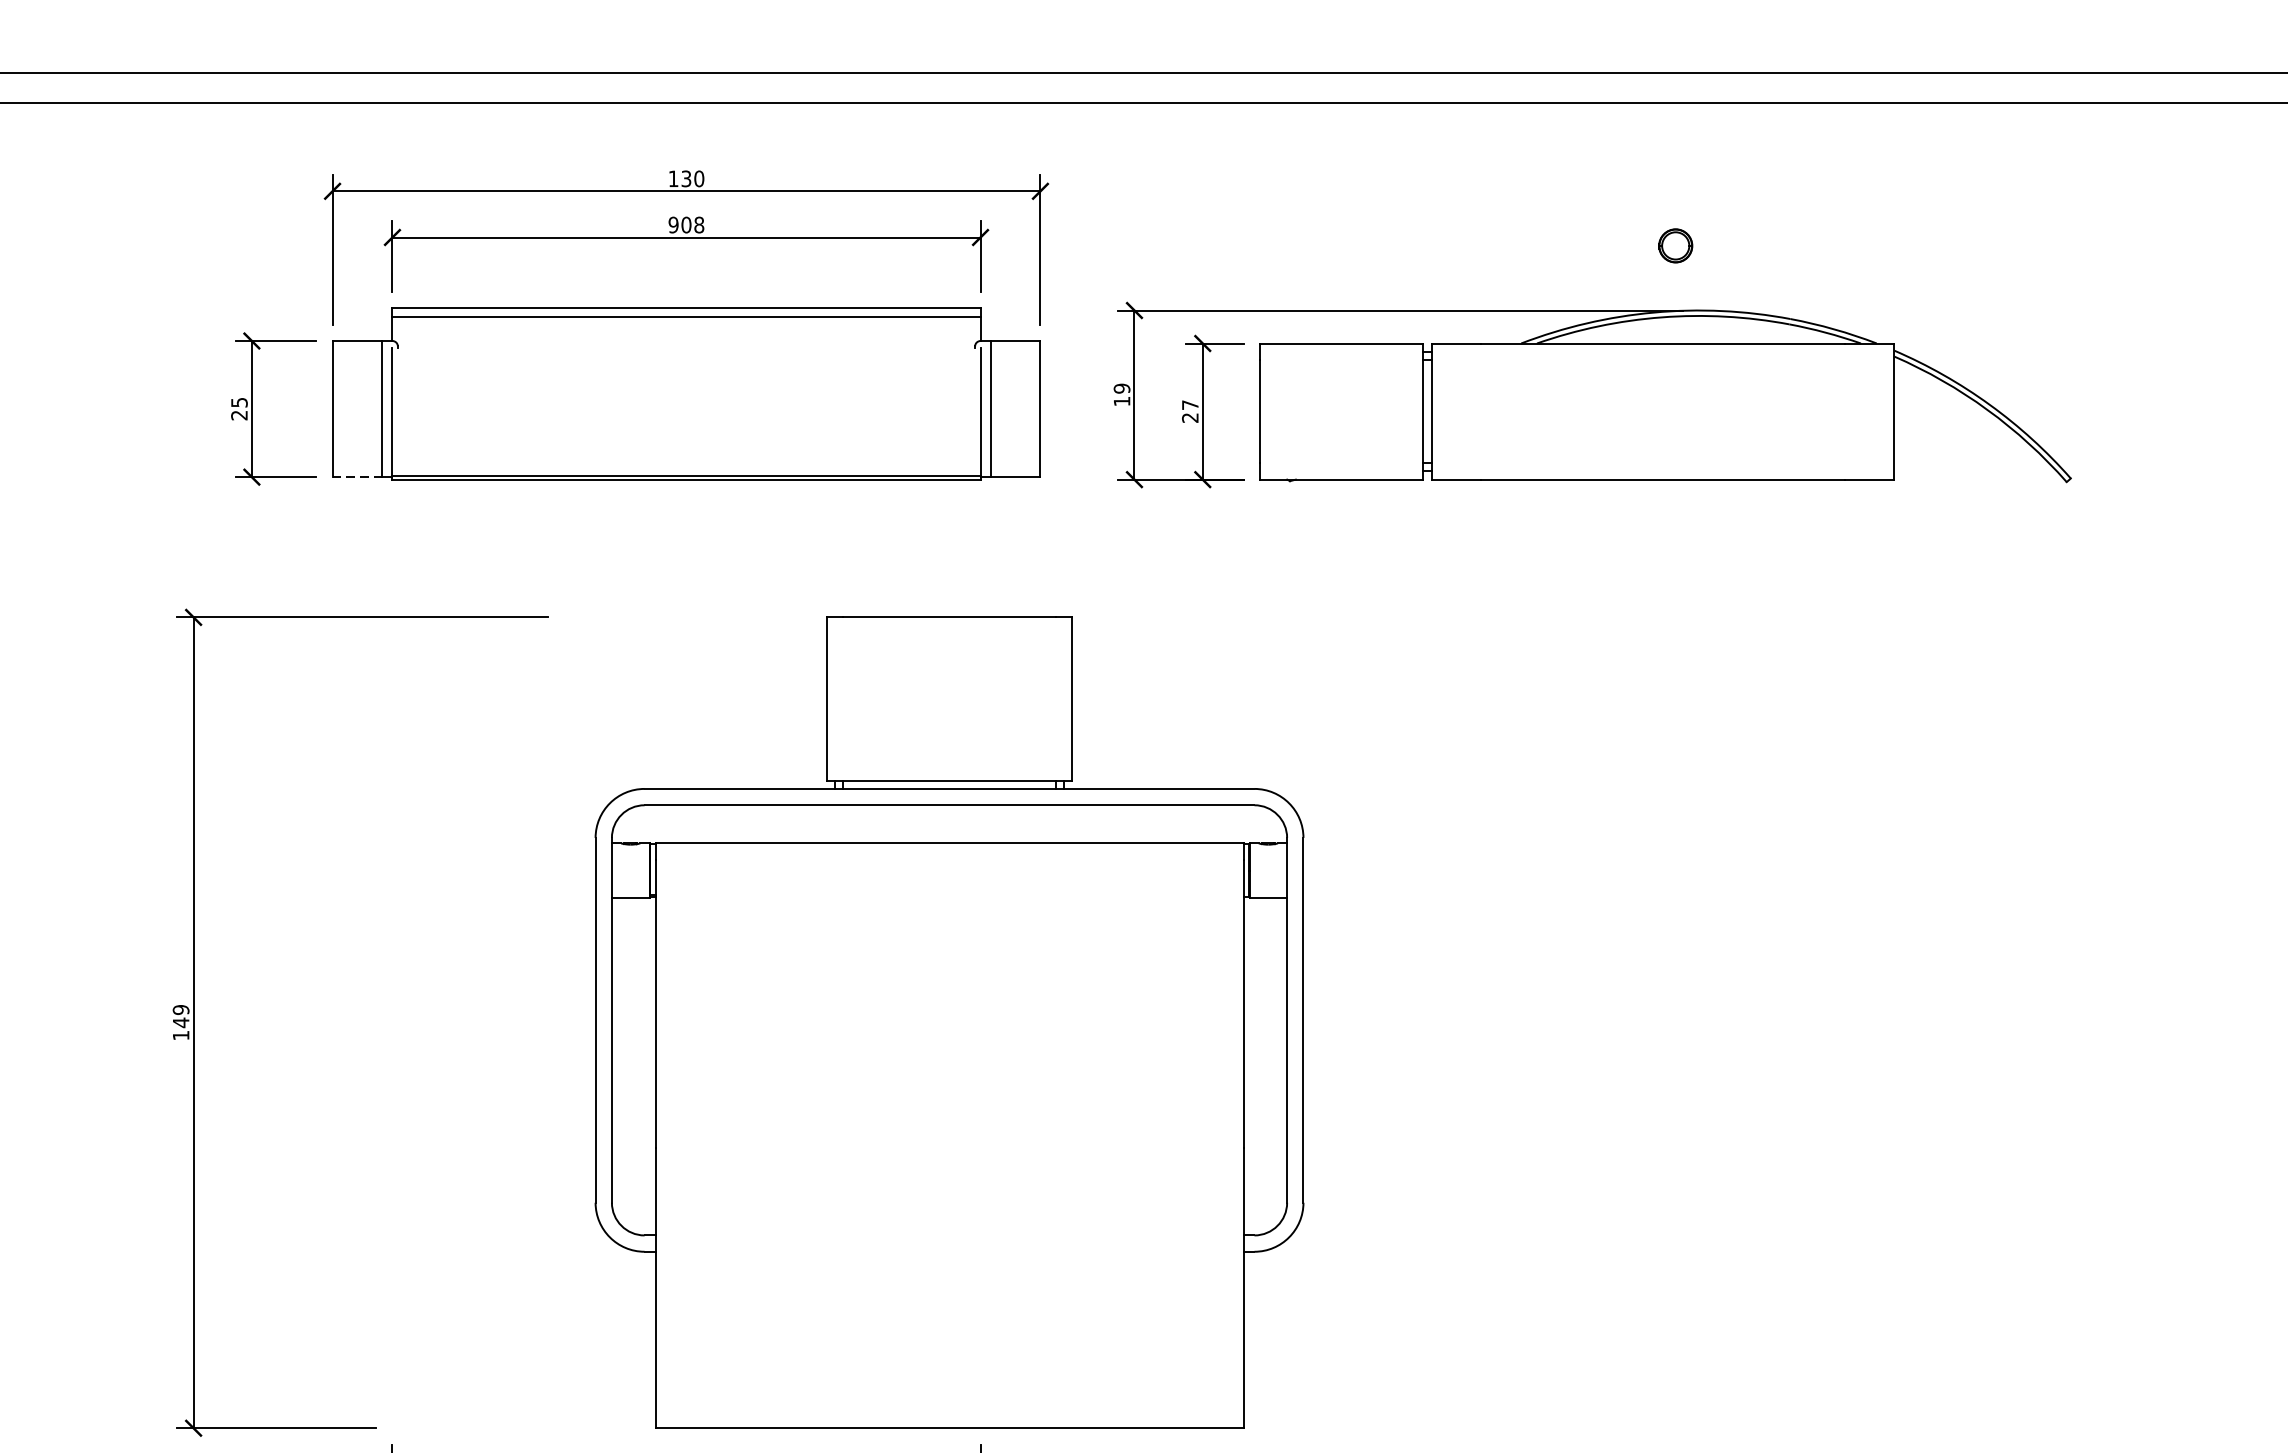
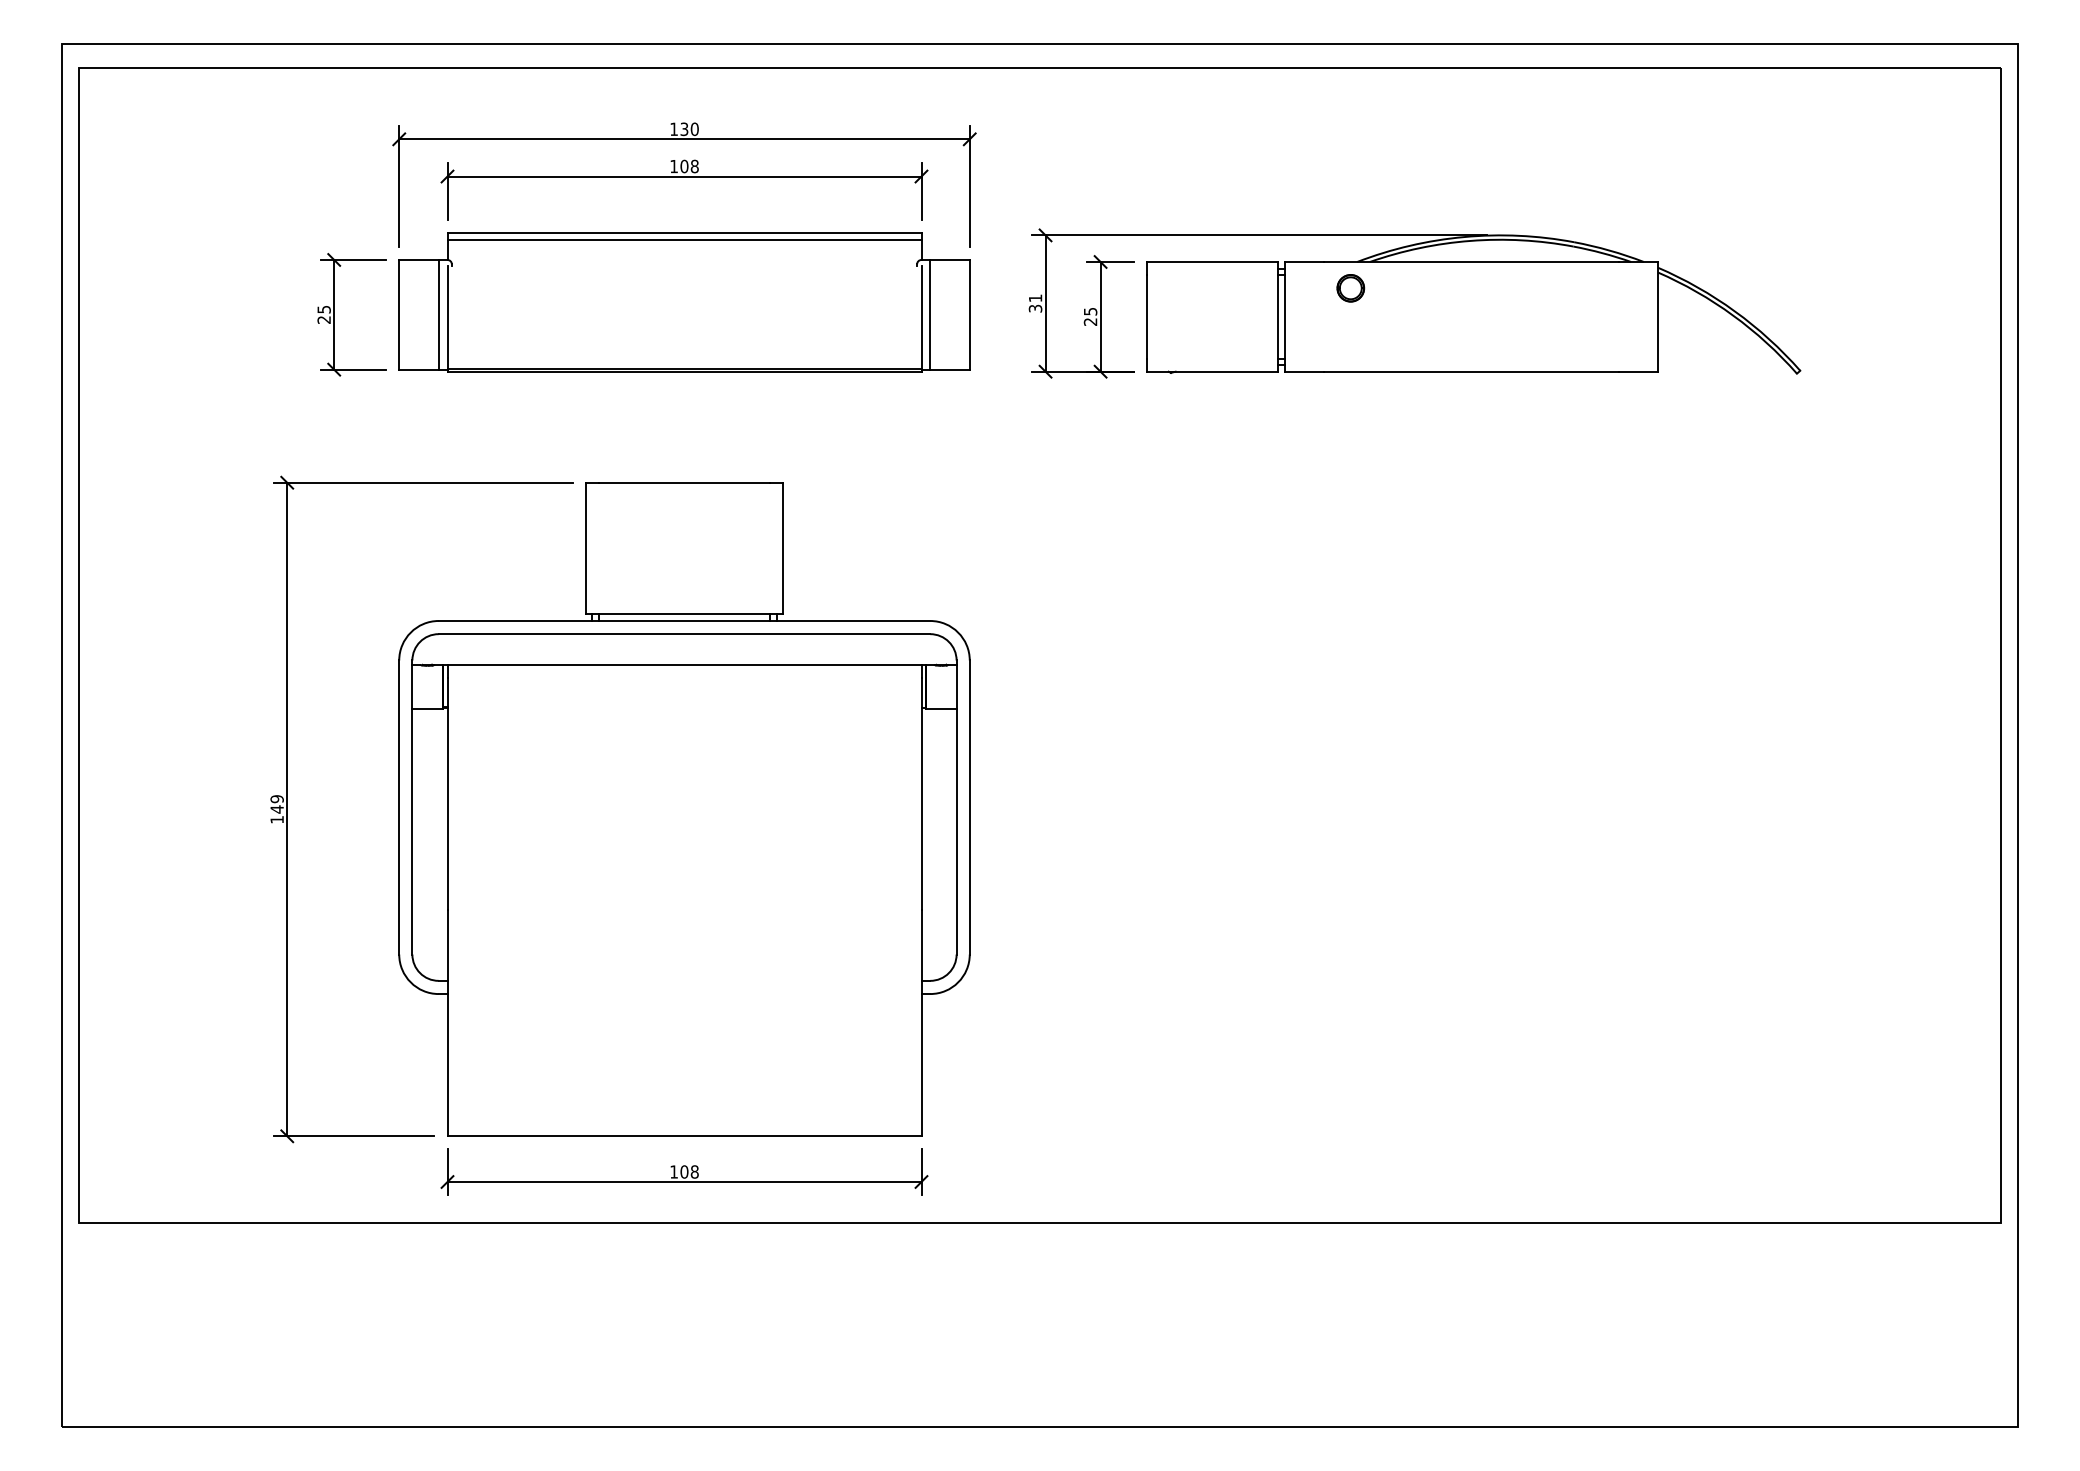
text: (674, 225) -> (674, 166), 908 -> 108
part: (1675, 246) -> (1350, 288), moved
text: (1121, 395) -> (1035, 303), 19 -> 31
text: (1190, 404) -> (1090, 311), 27 -> 25
line: (356, 476) -> (418, 369), dashed -> solid
part: (949, 1022) -> (684, 809), moved

